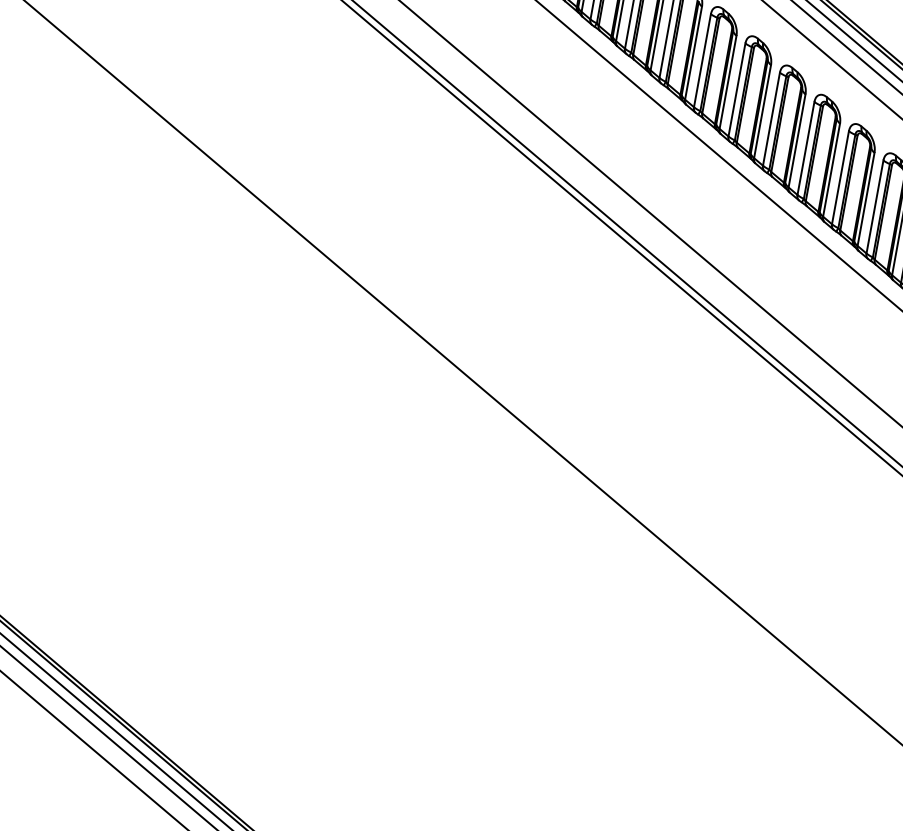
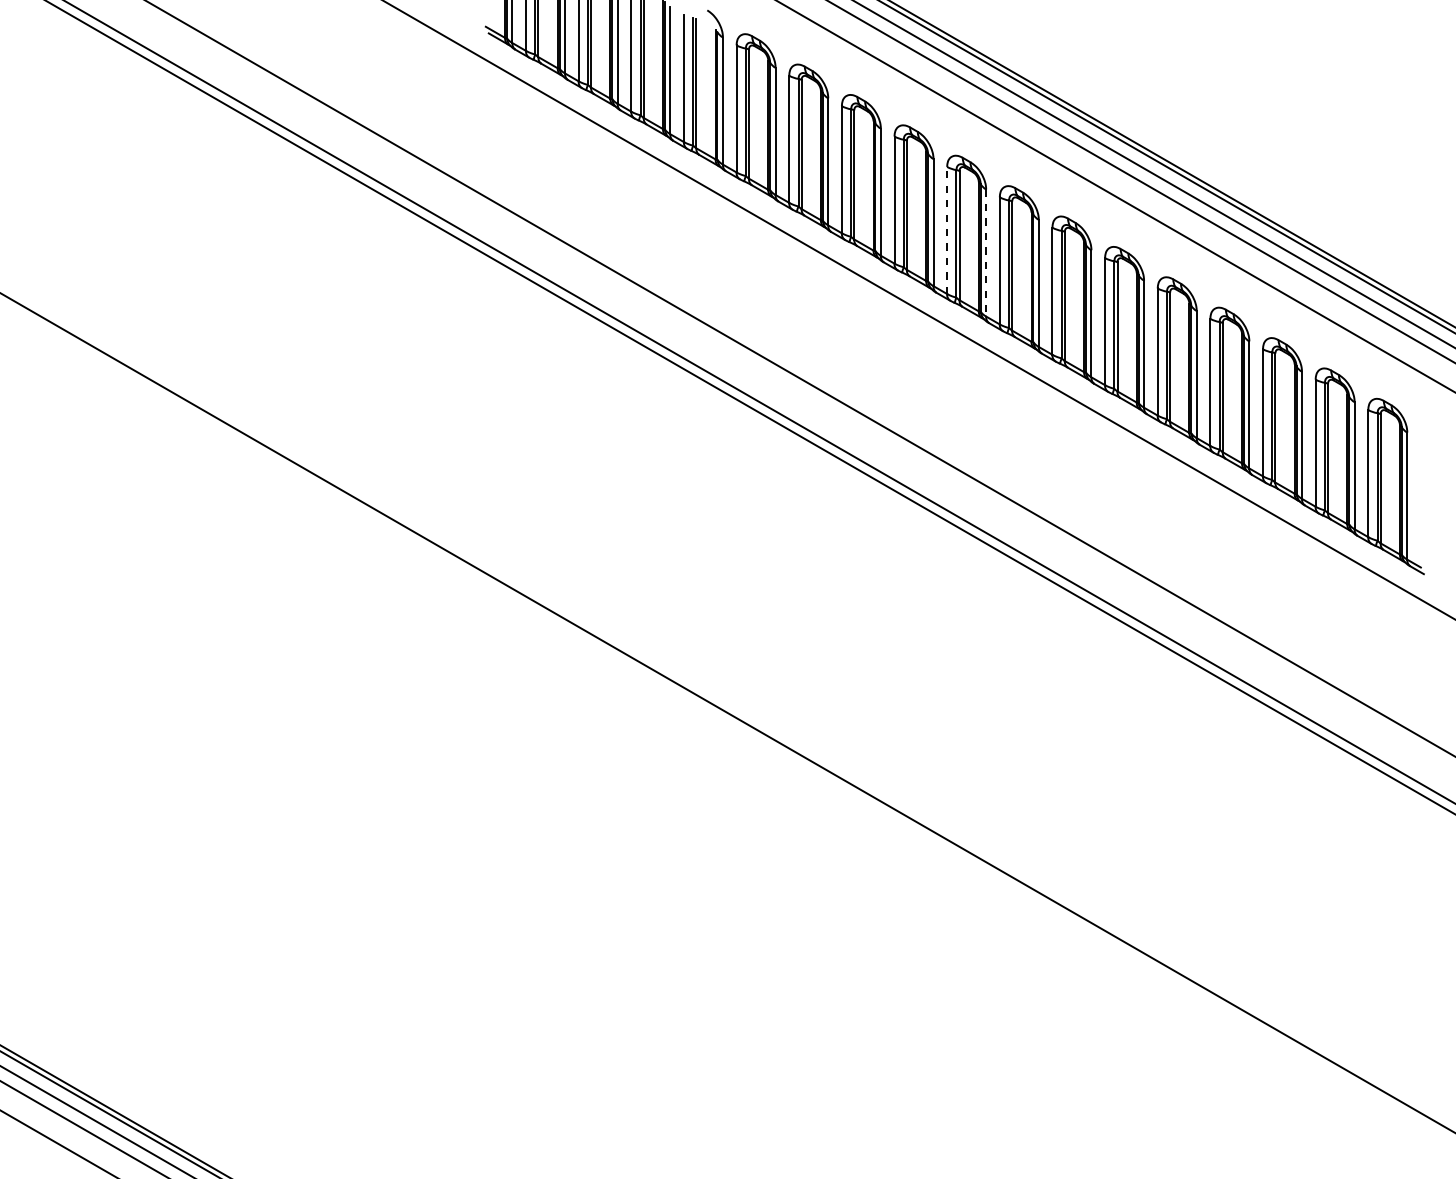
line: (840, 177) -> (947, 230), solid -> dashed
line: (866, 199) -> (986, 253), solid -> dashed

